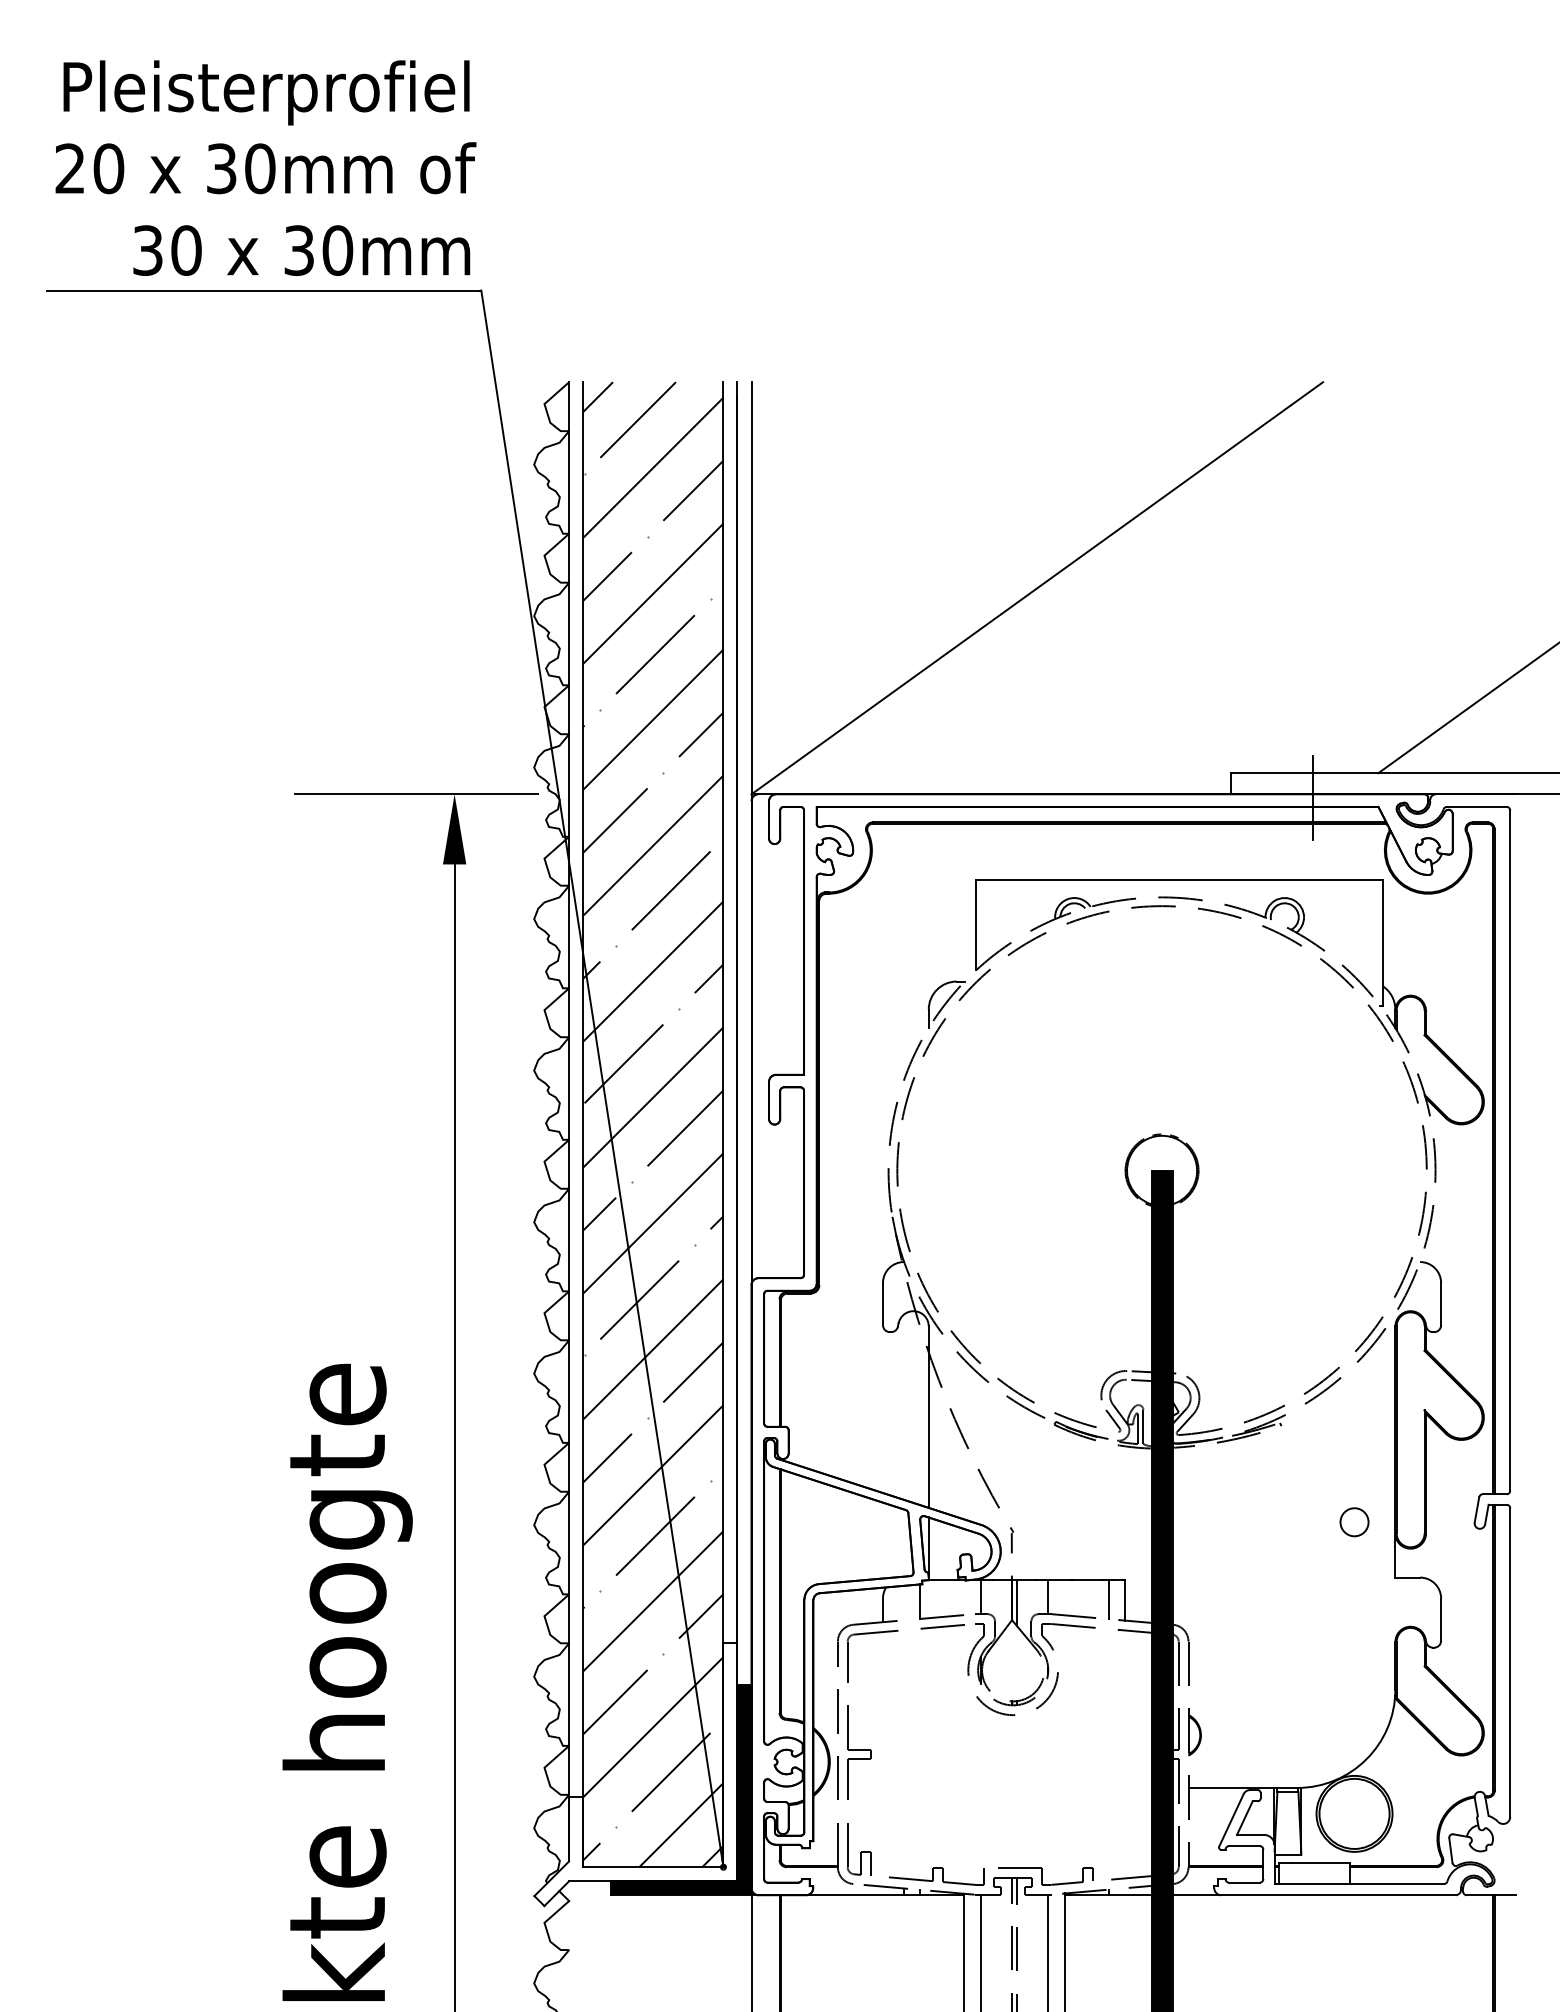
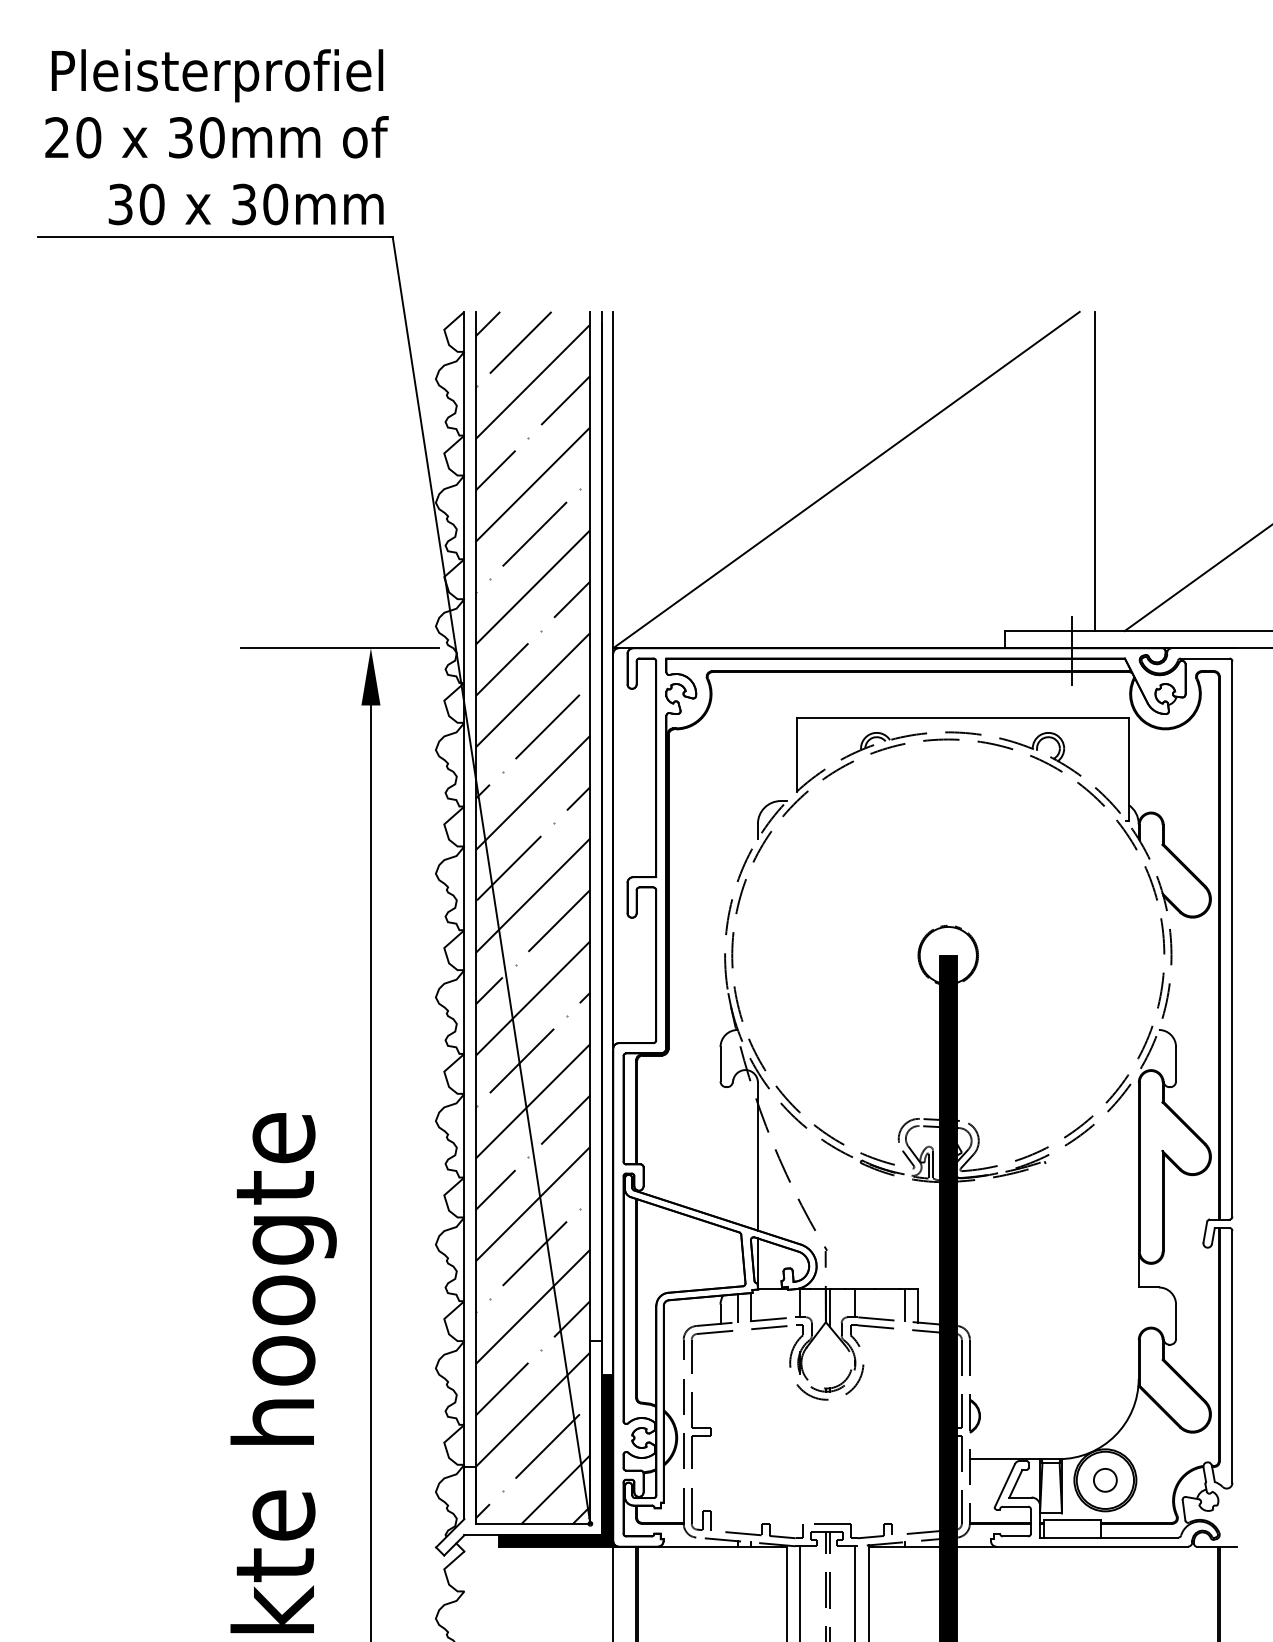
line: (1342, 577) -> (1095, 471), added
circle: (1354, 1522) -> (1105, 1480), moved
line: (903, 1603) -> (737, 1308), added

